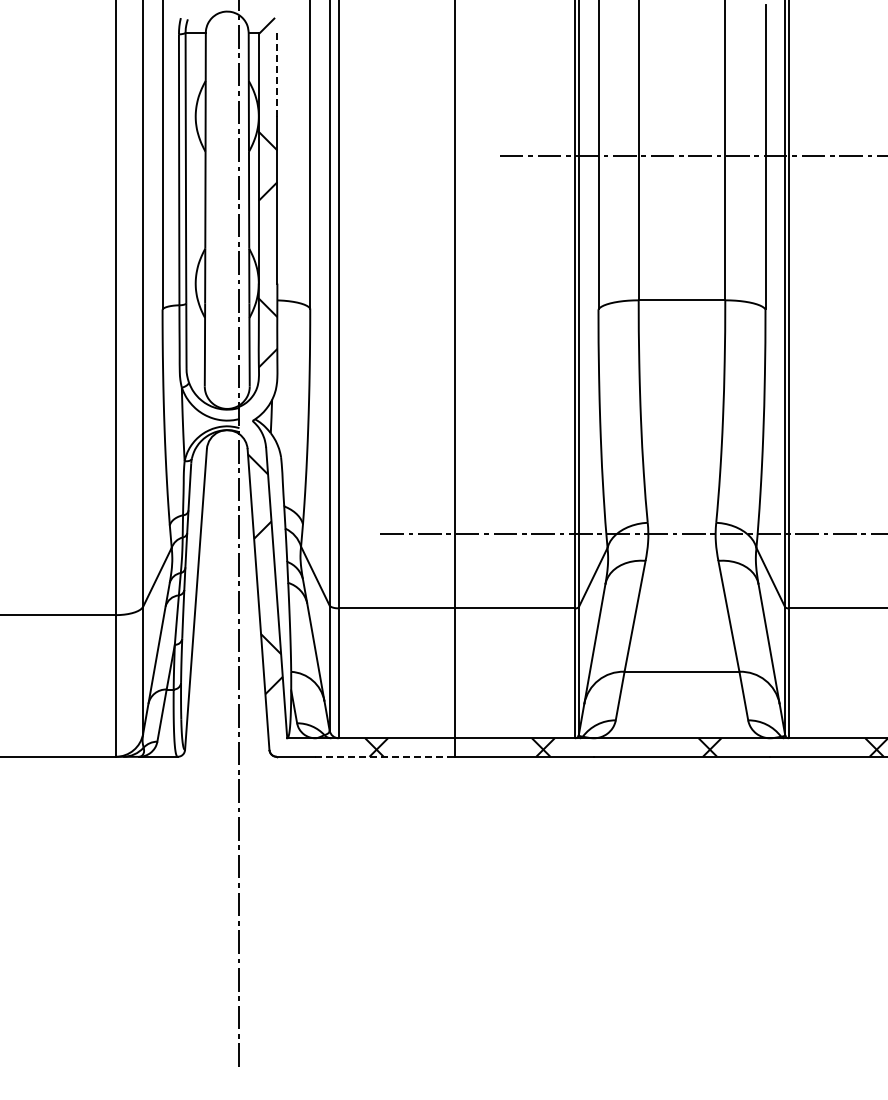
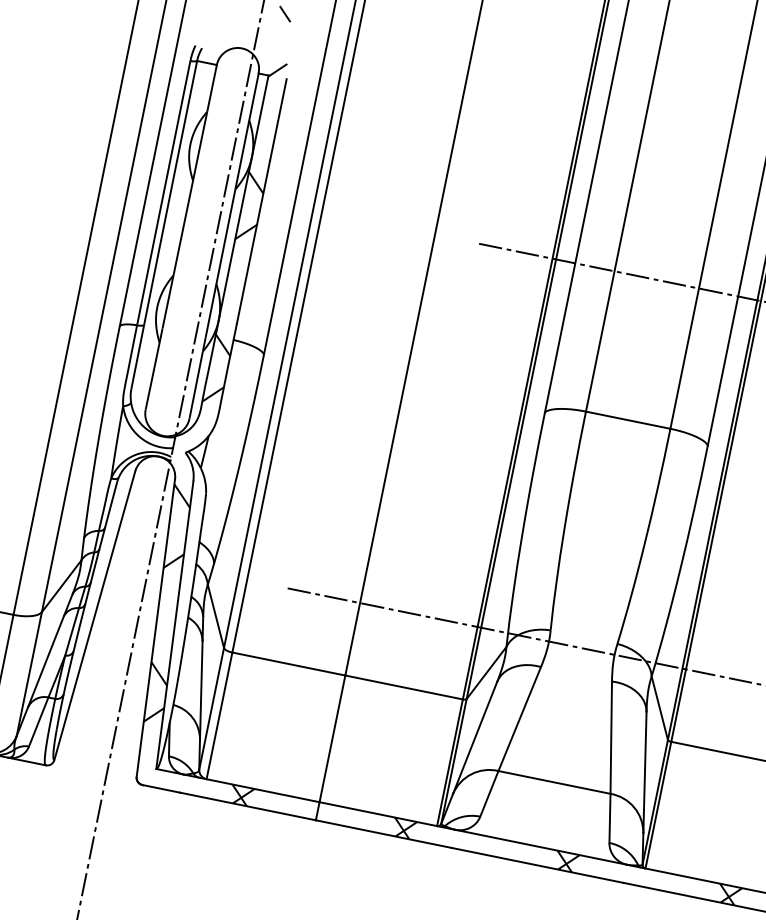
line: (277, 74) -> (278, 119), dashed -> solid
line: (385, 756) -> (248, 806), dashed -> solid

